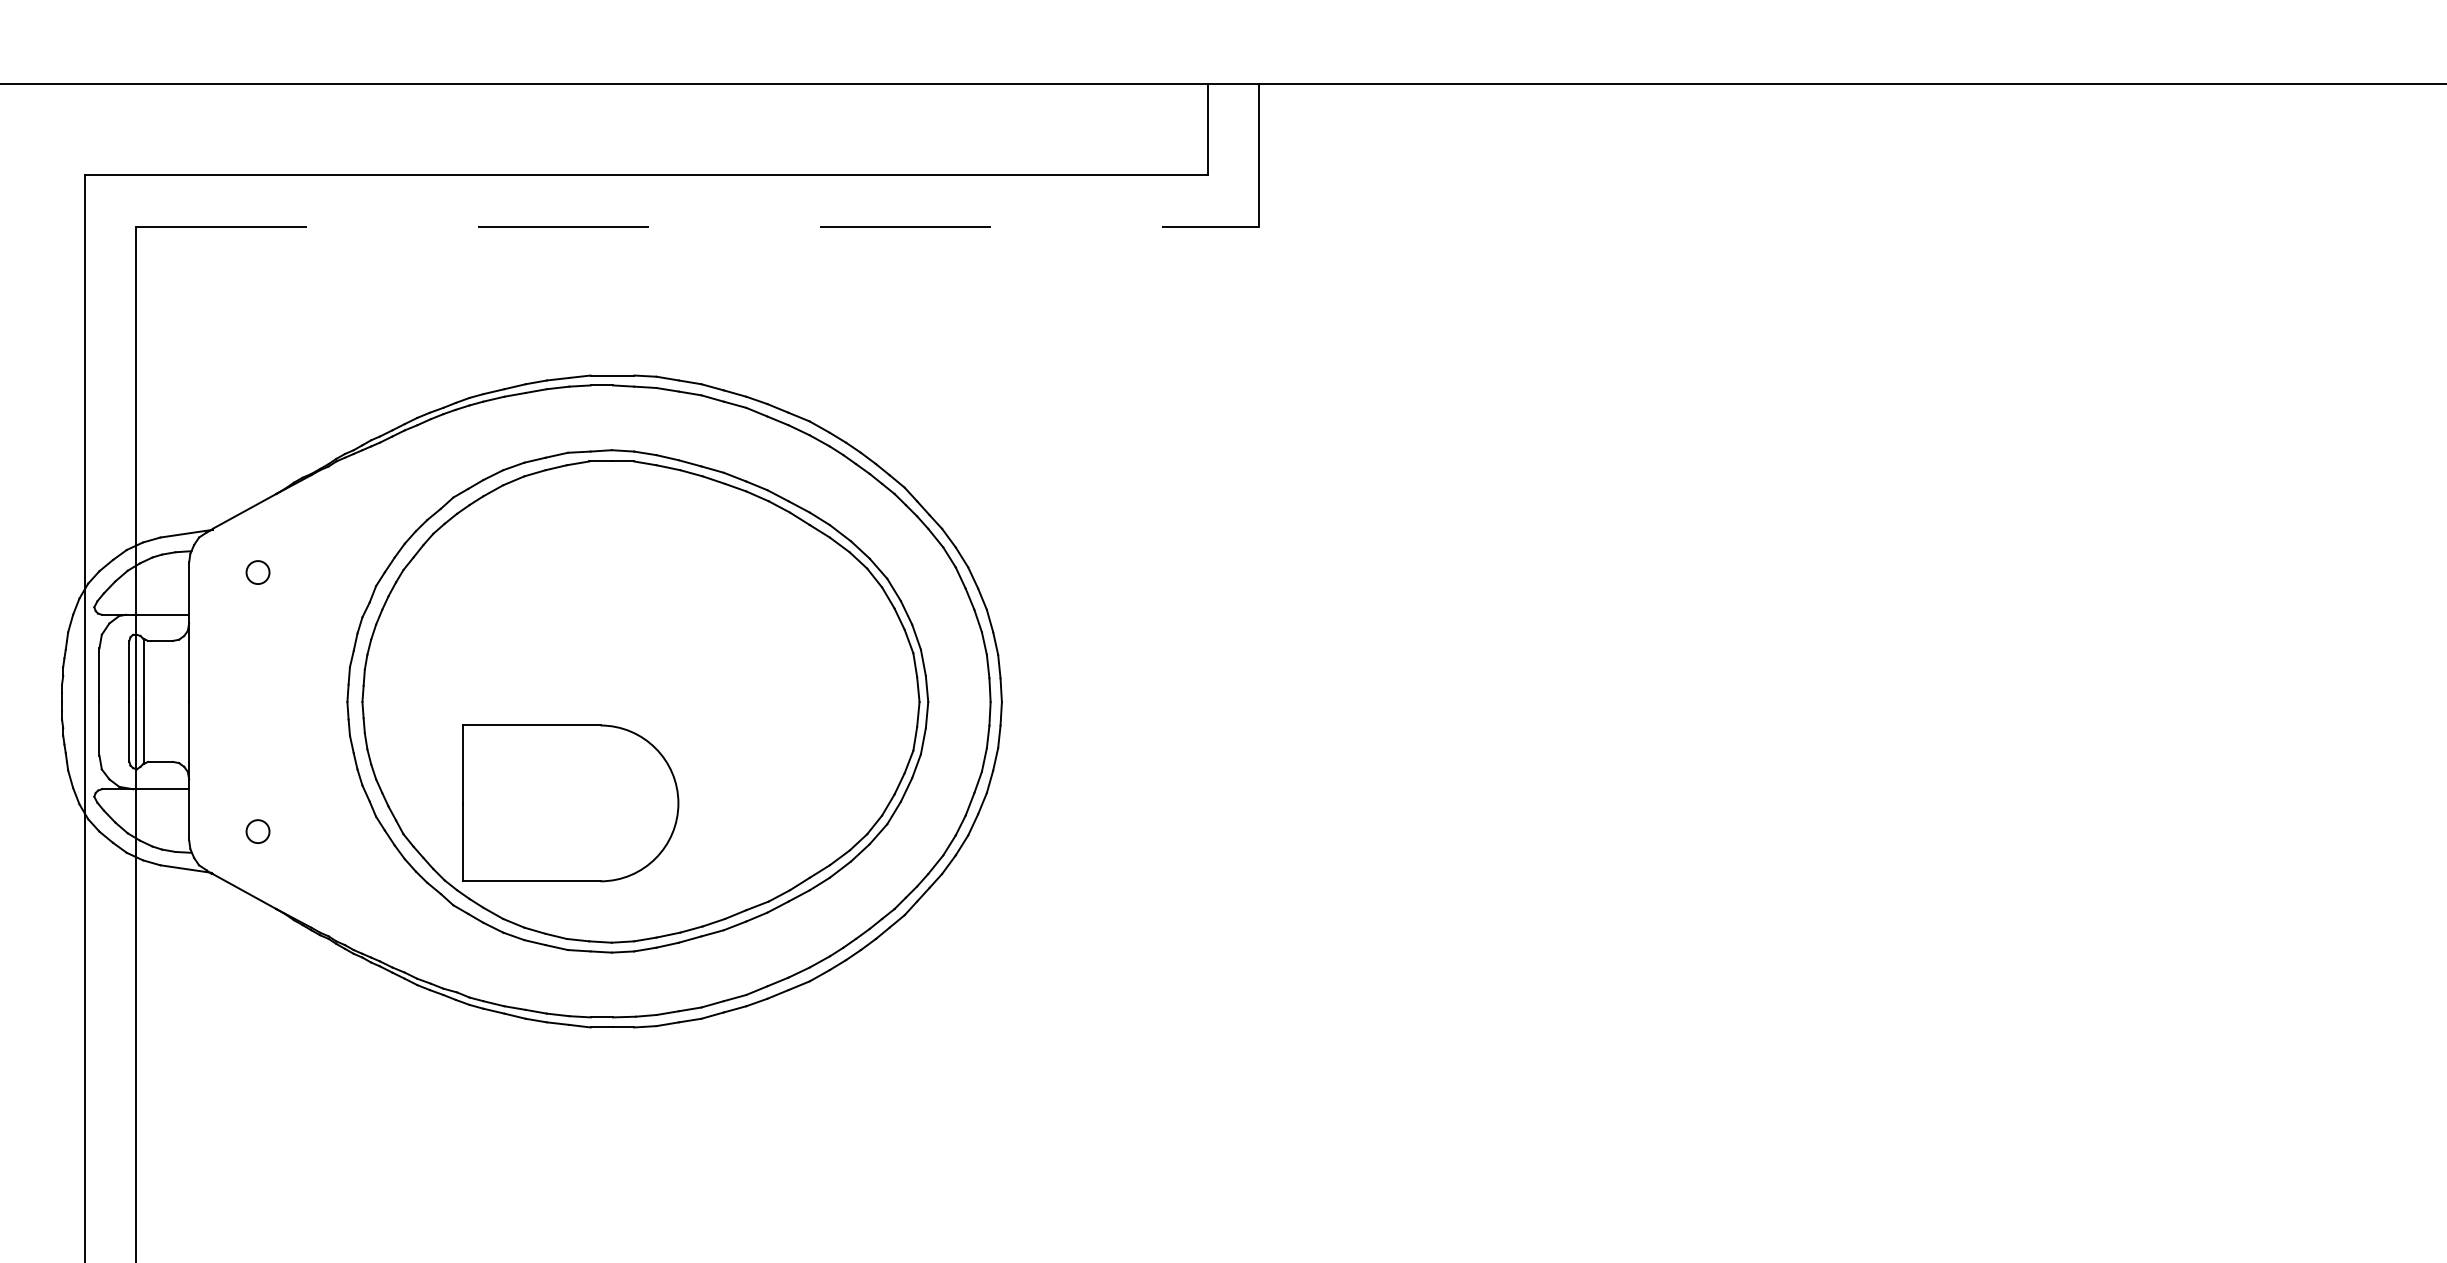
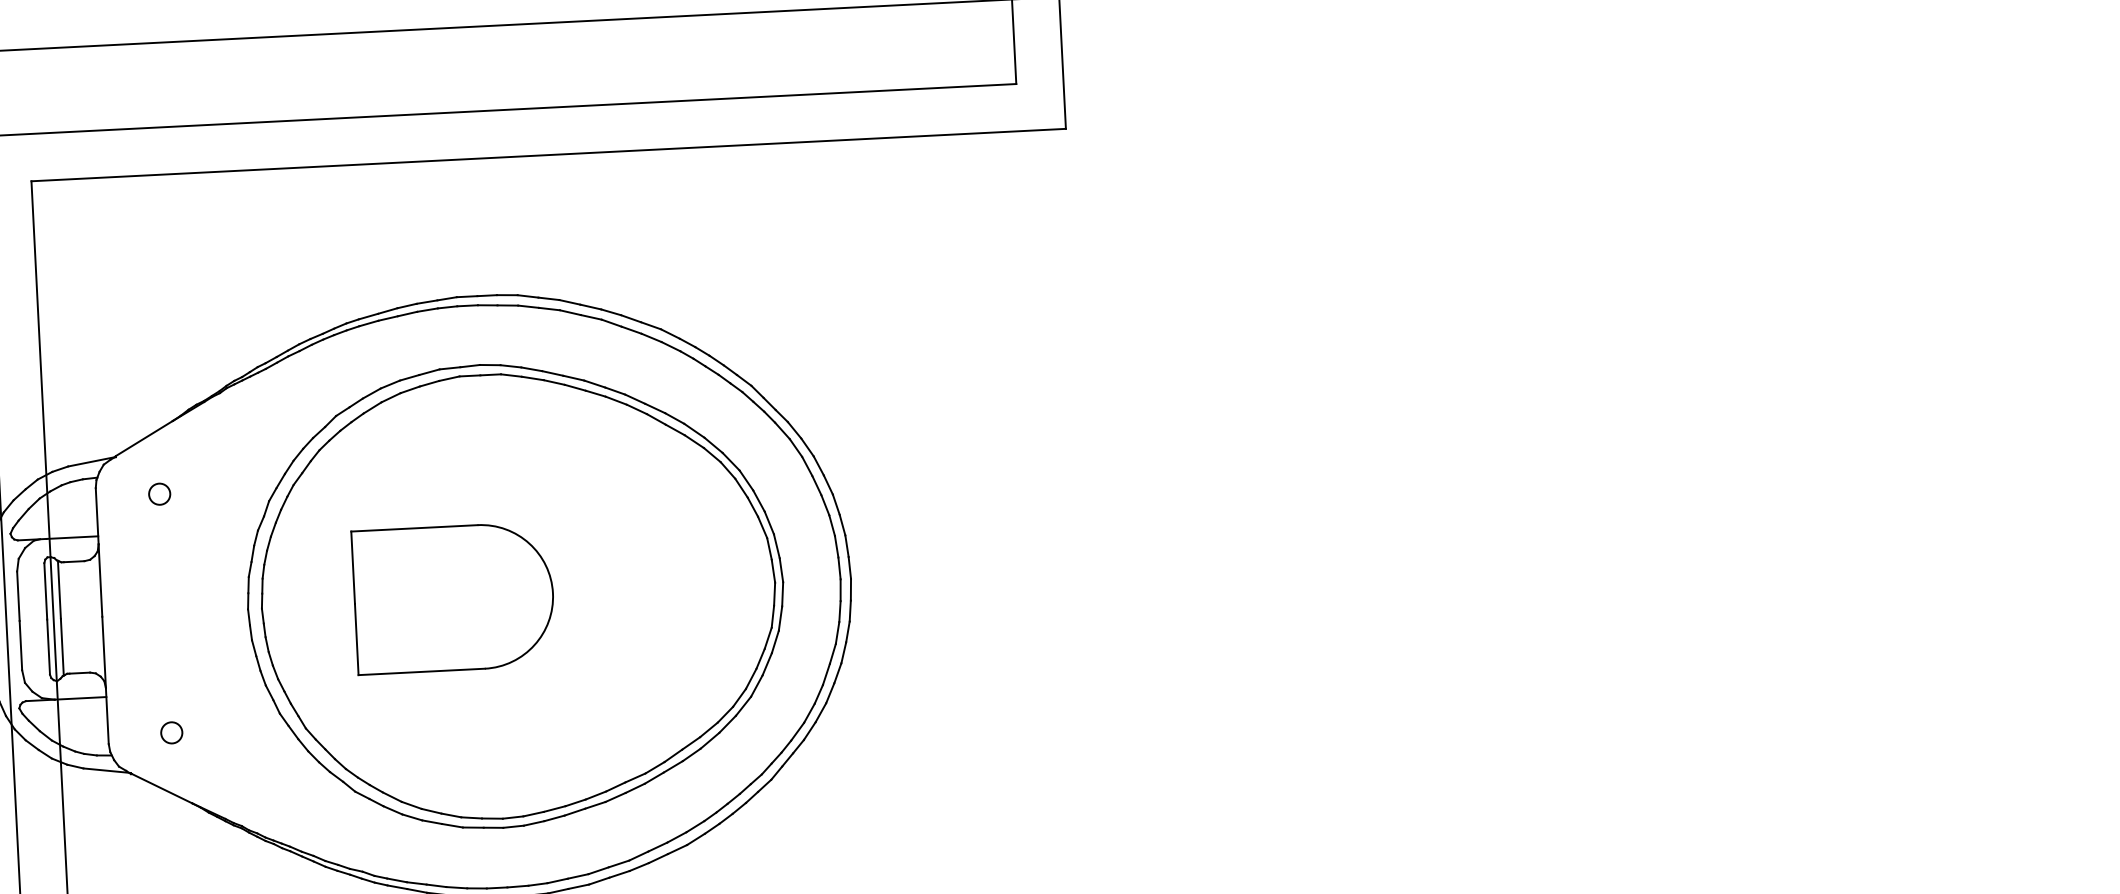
line: (698, 226) -> (549, 154), dashed -> solid
part: (570, 803) -> (453, 598), moved

